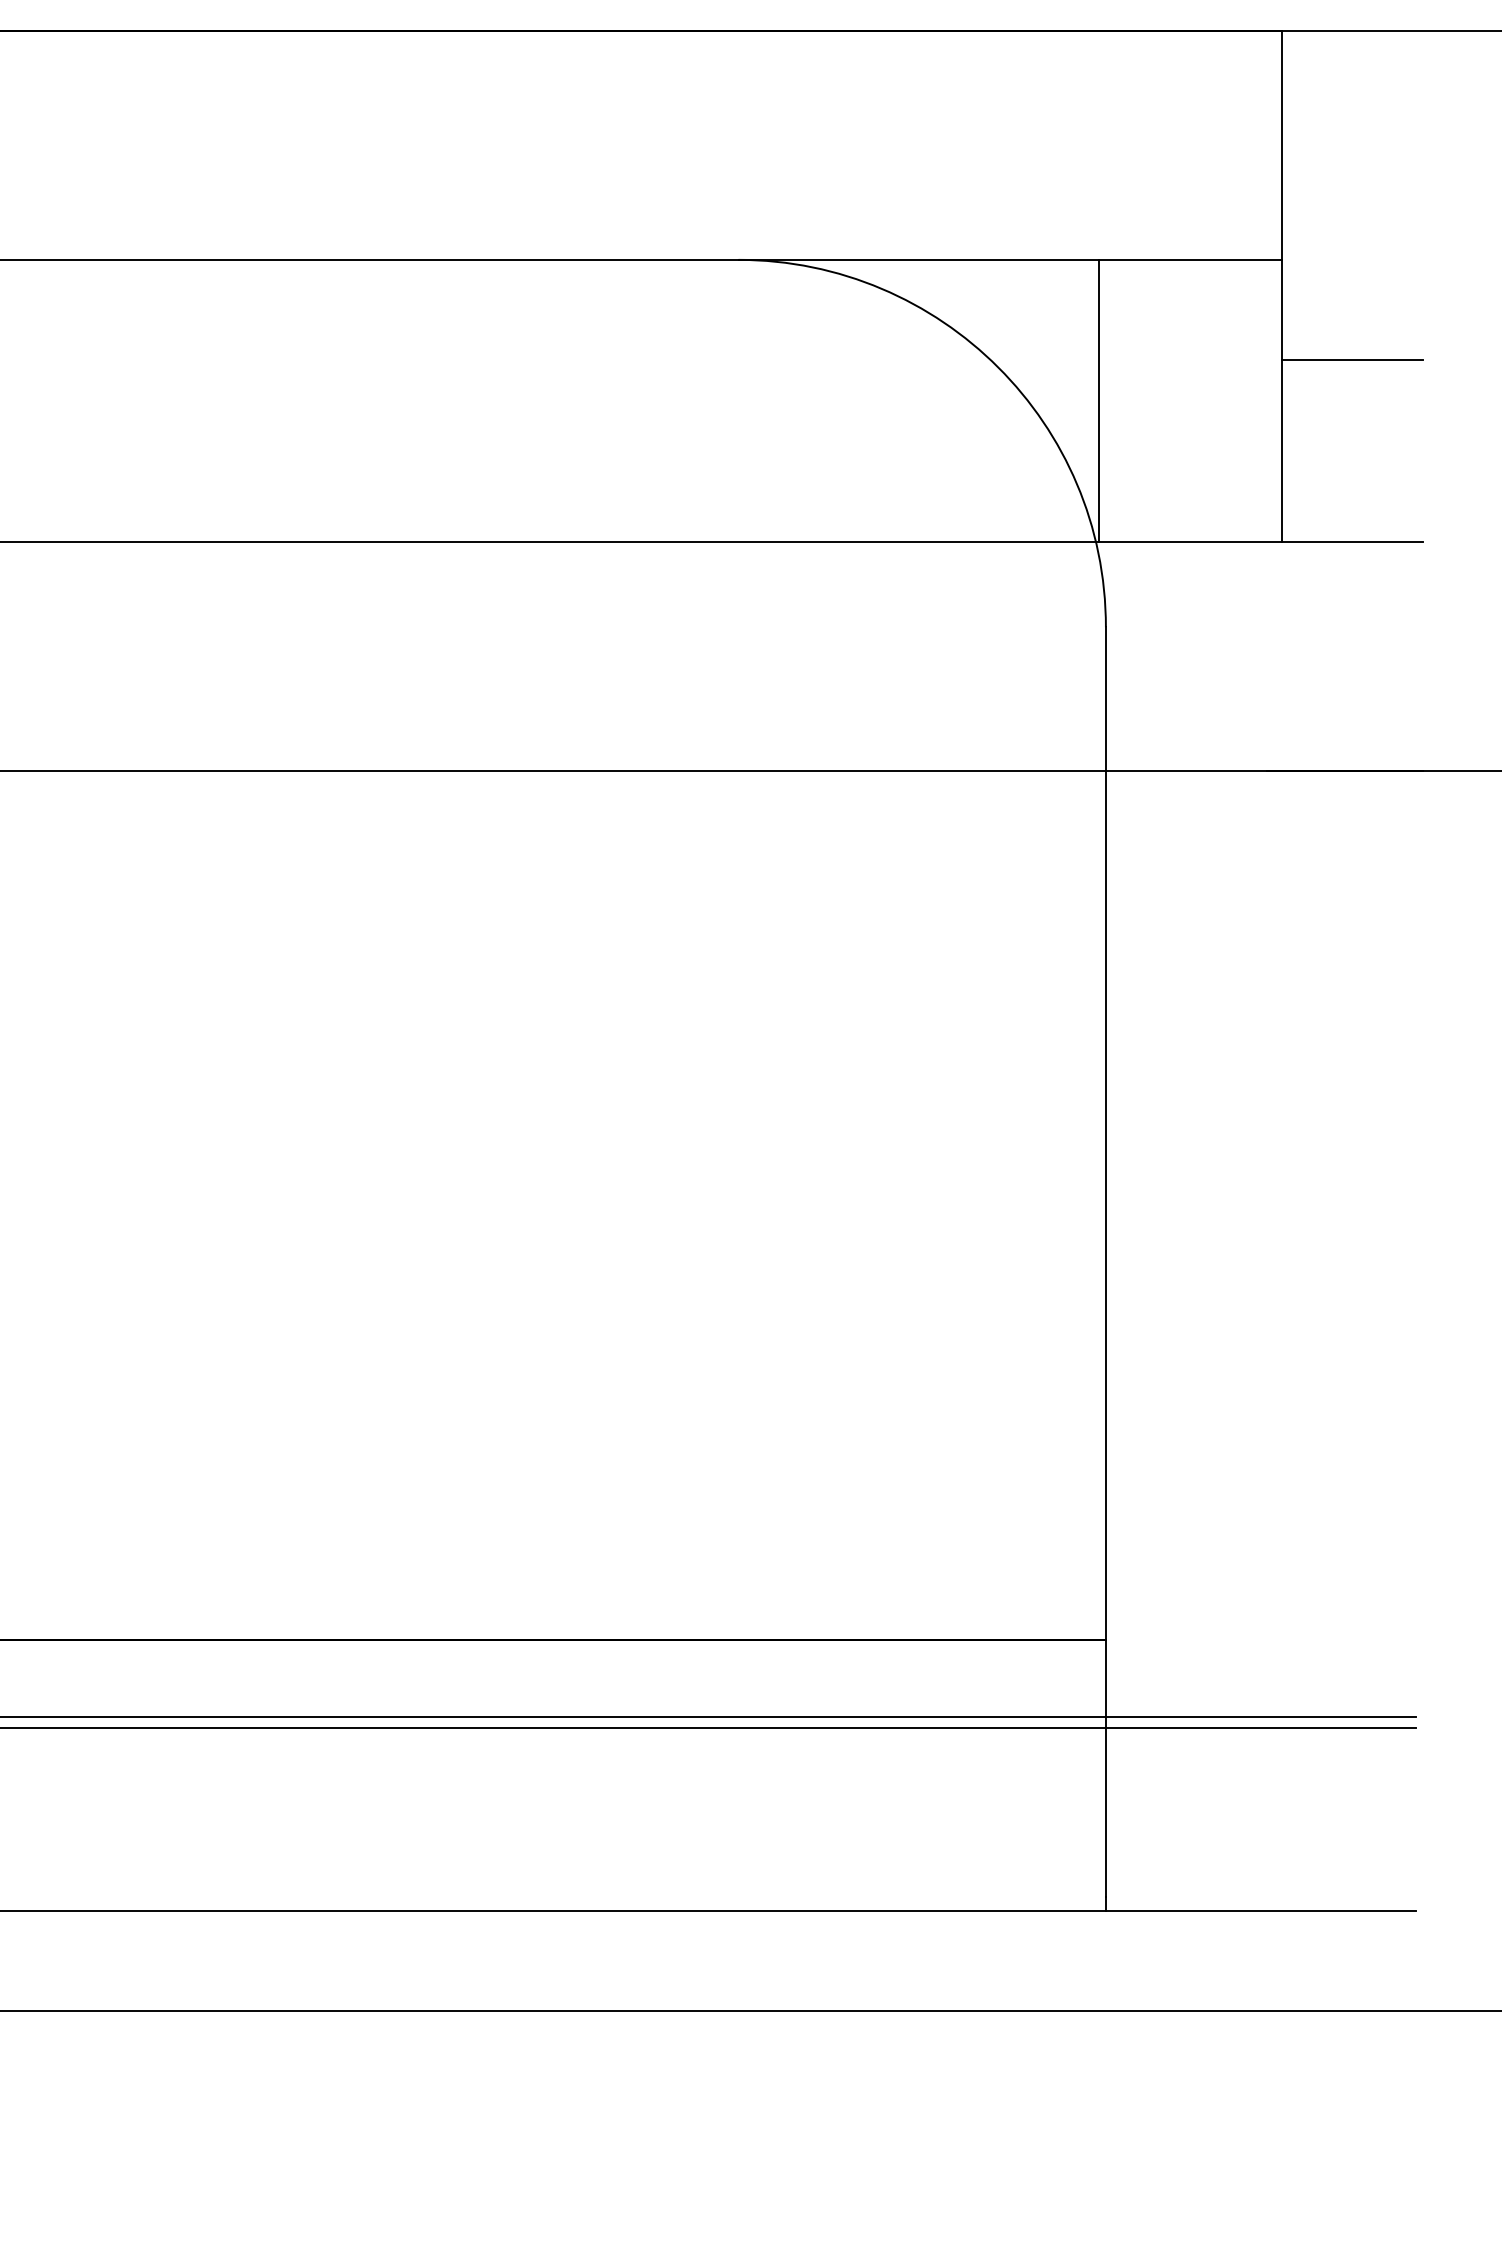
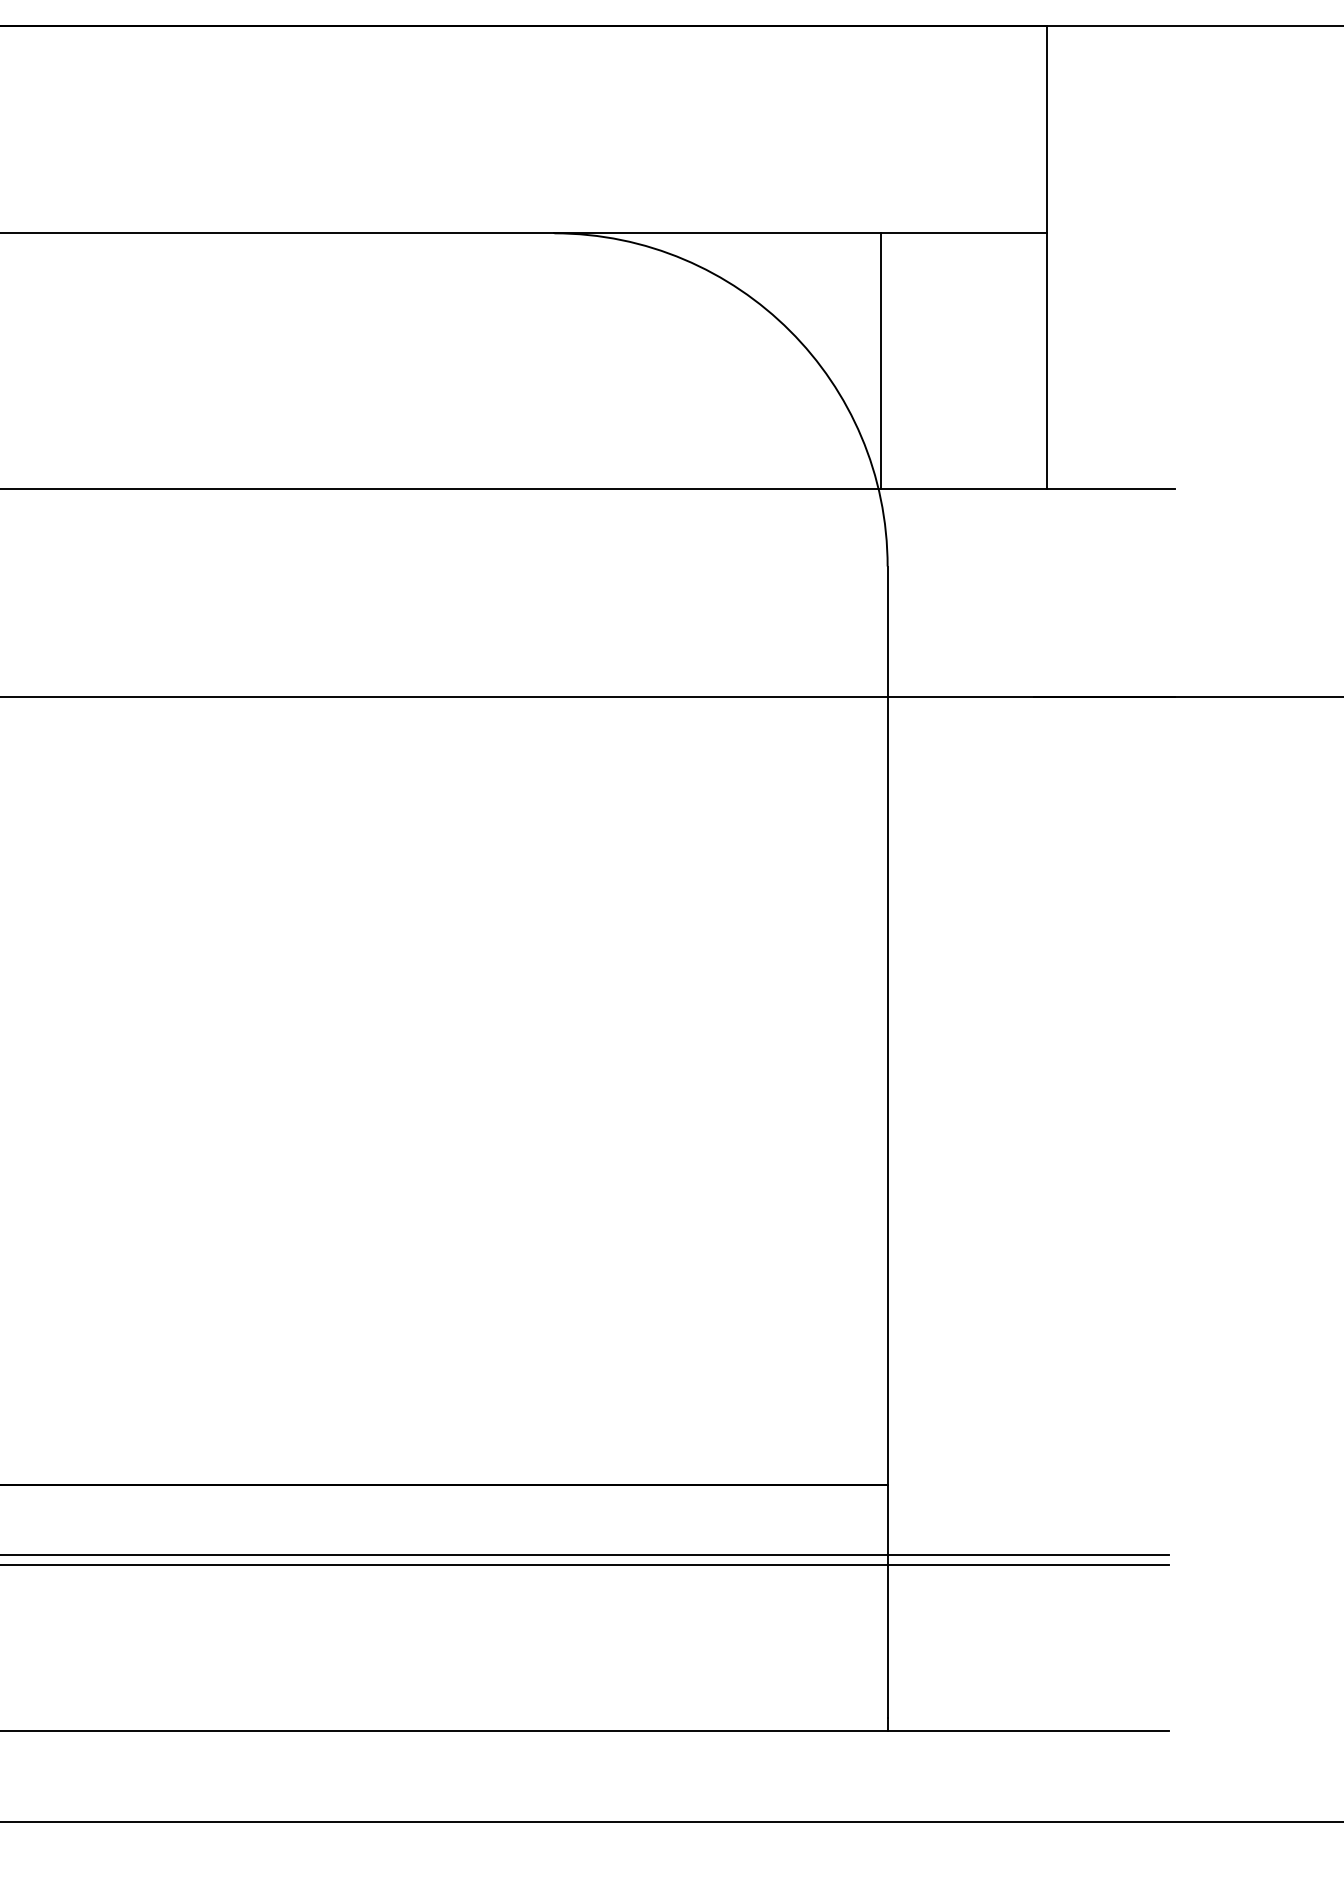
line: (1352, 359) -> (1111, 323), removed

